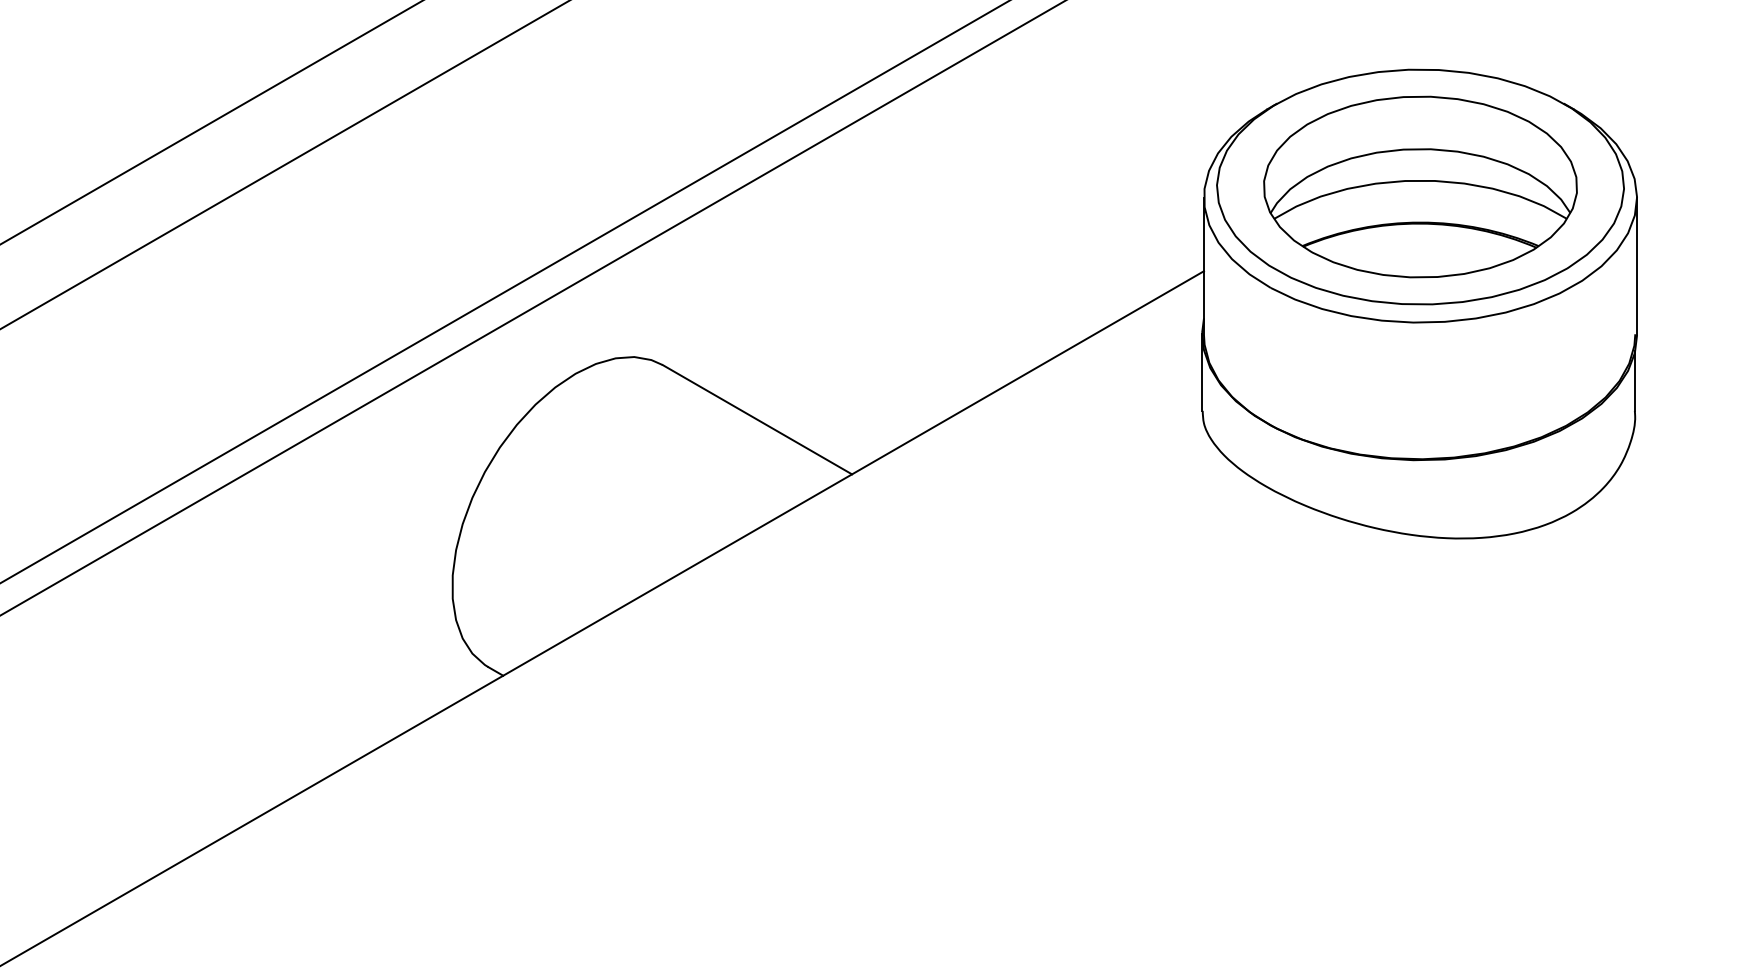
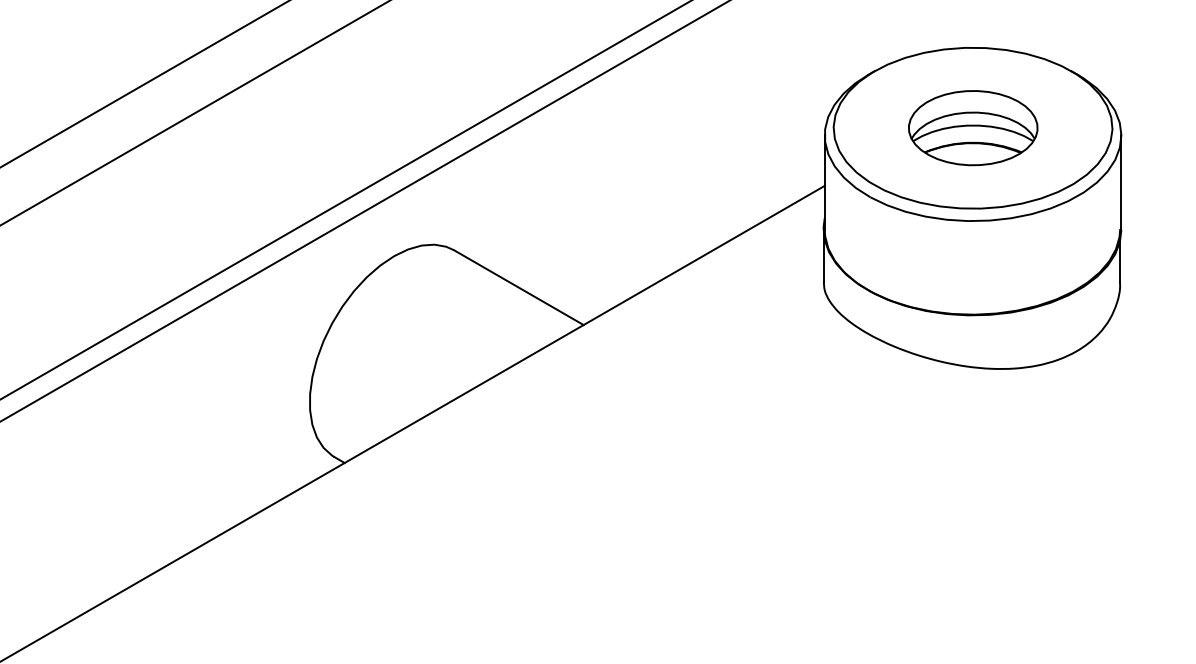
part: (1421, 185) -> (973, 127), size x0.6

